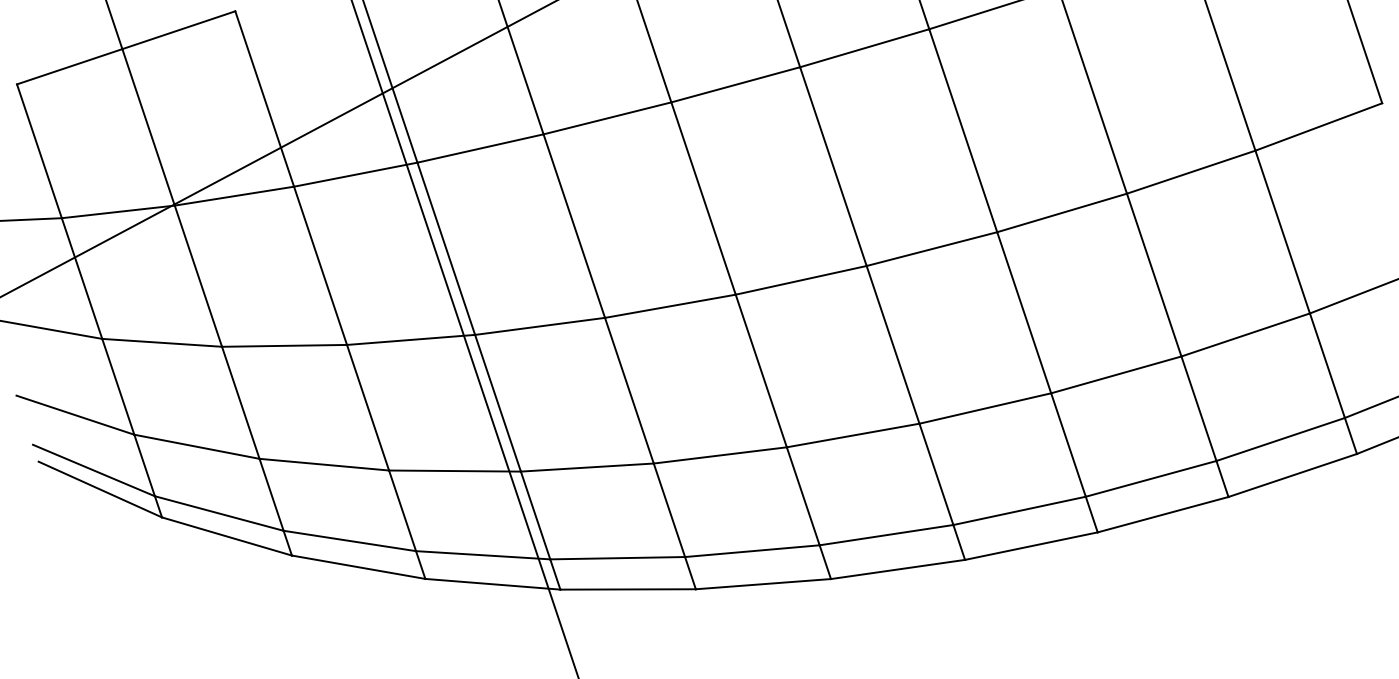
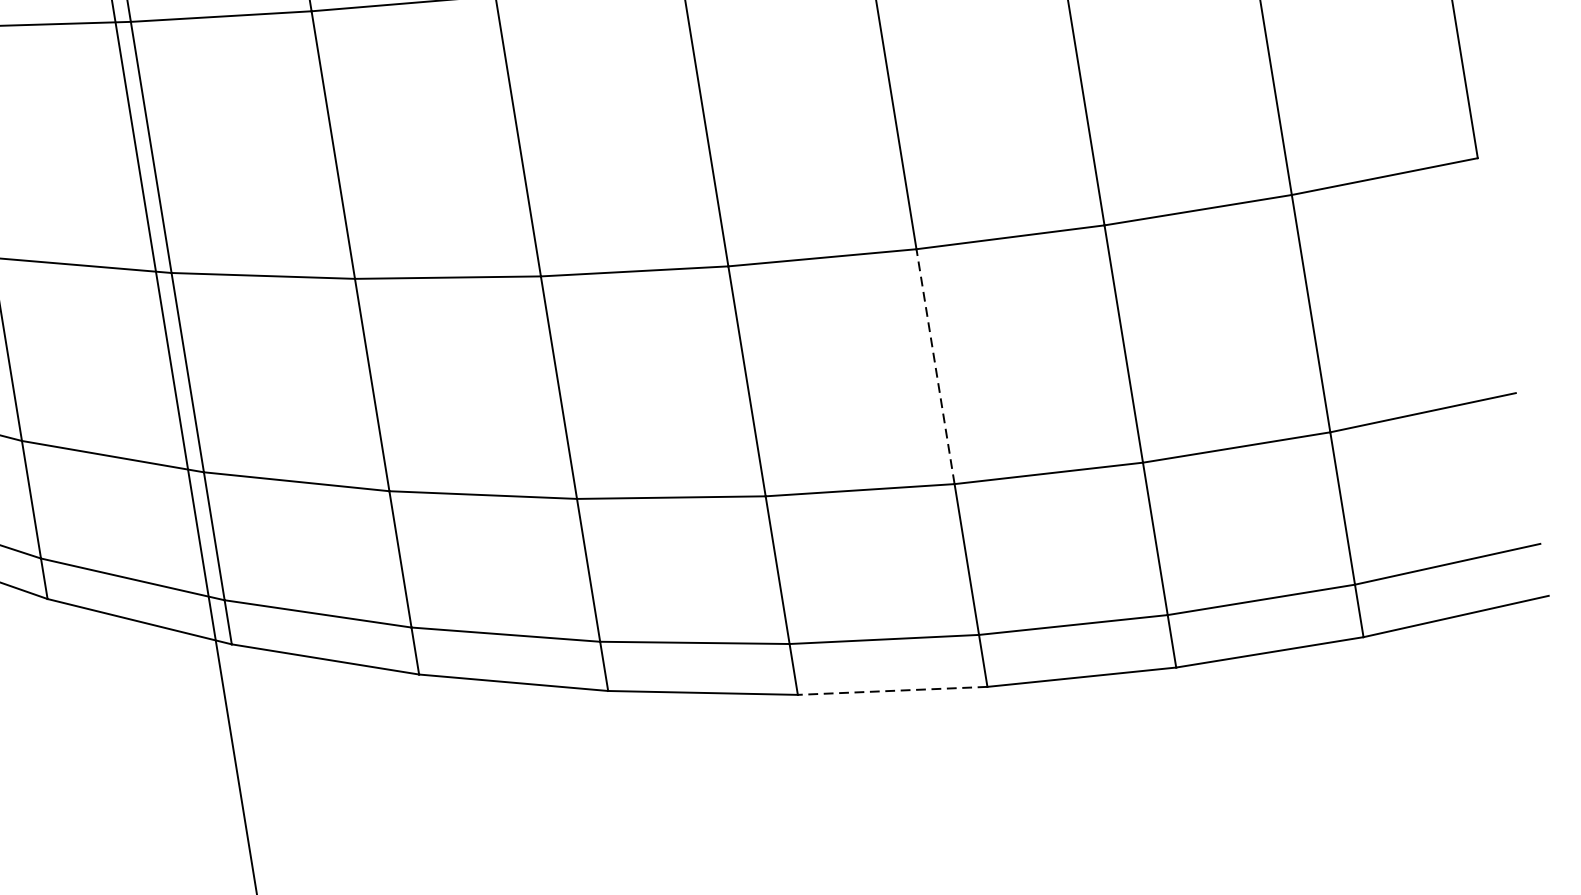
line: (1024, 312) -> (936, 366), solid -> dashed
line: (1031, 546) -> (892, 691), solid -> dashed

